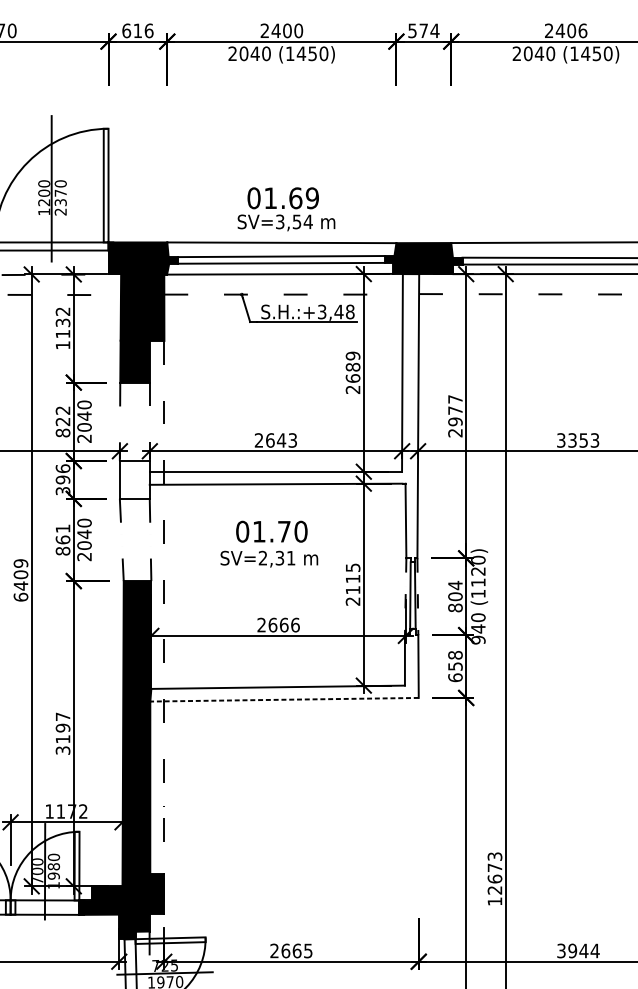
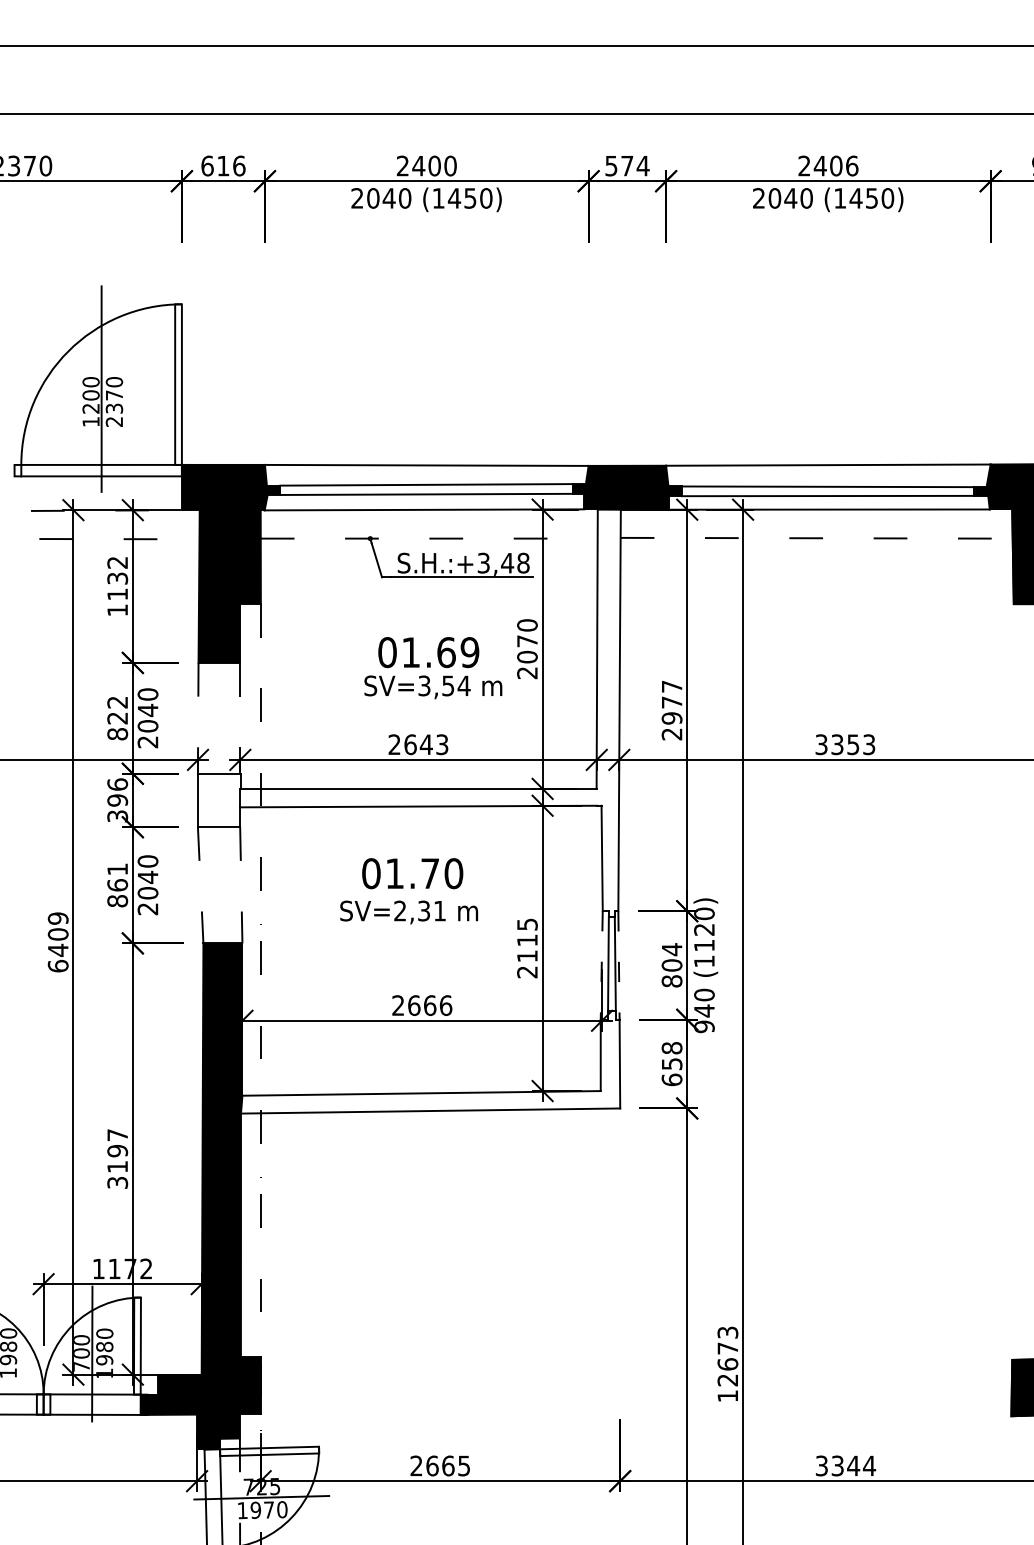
text: (286, 209) -> (433, 668), moved
text: (353, 367) -> (527, 641), 2689 -> 2070
line: (284, 700) -> (430, 1111), dashed -> solid
text: (572, 950) -> (837, 1465), 3944 -> 3344

